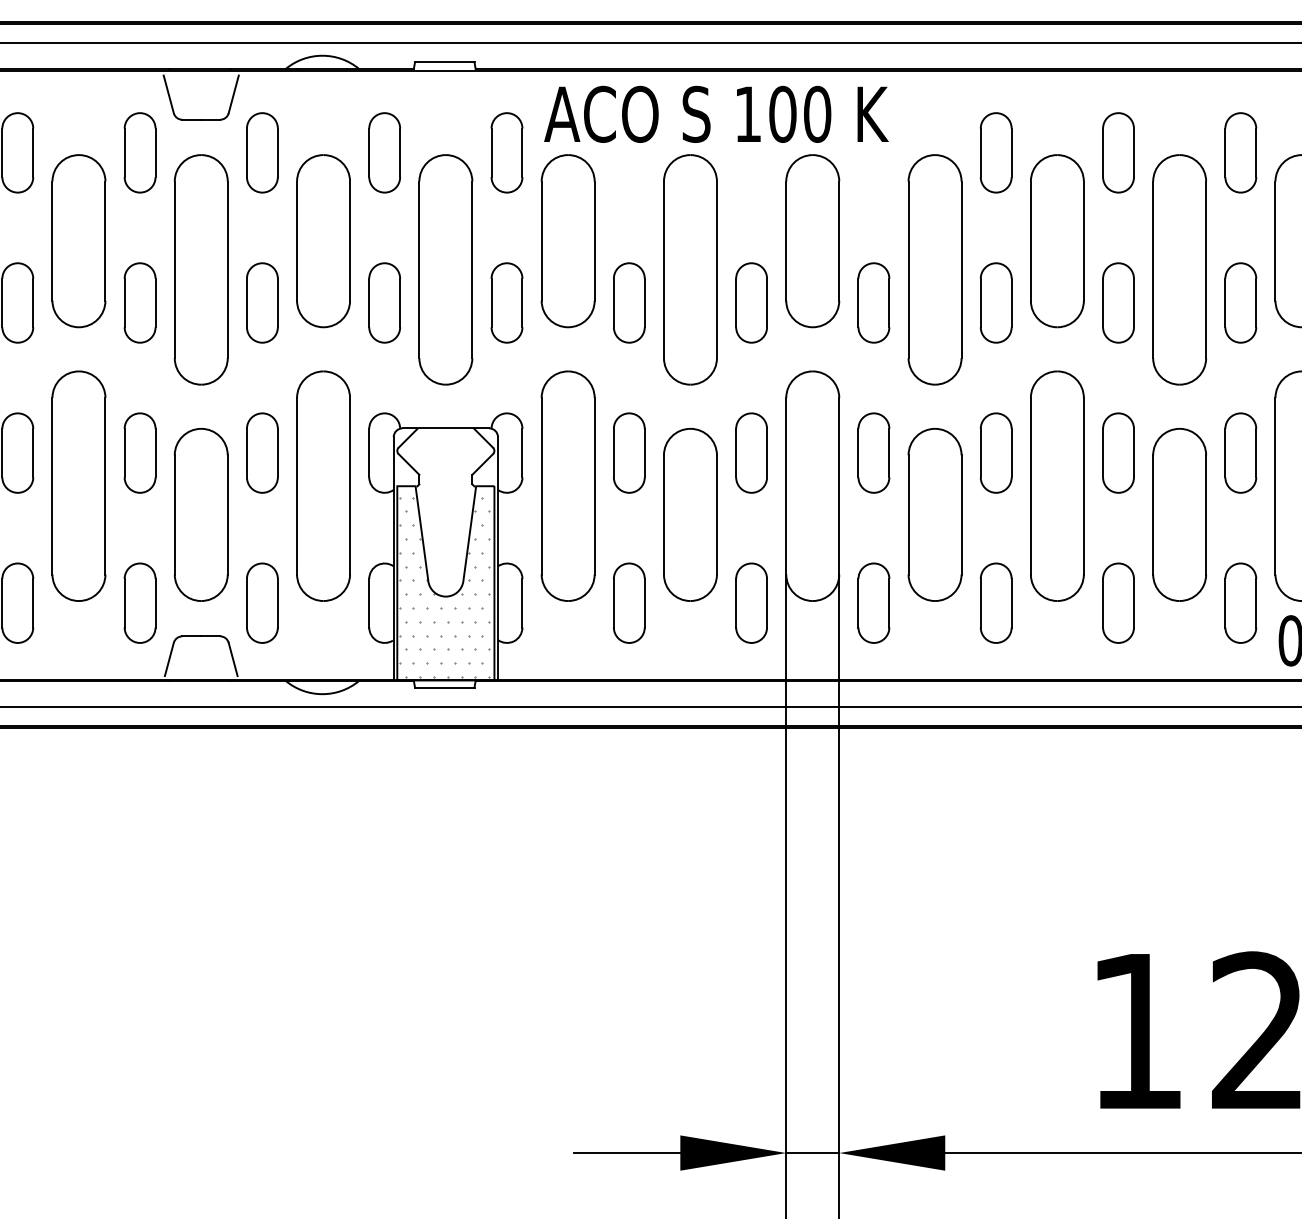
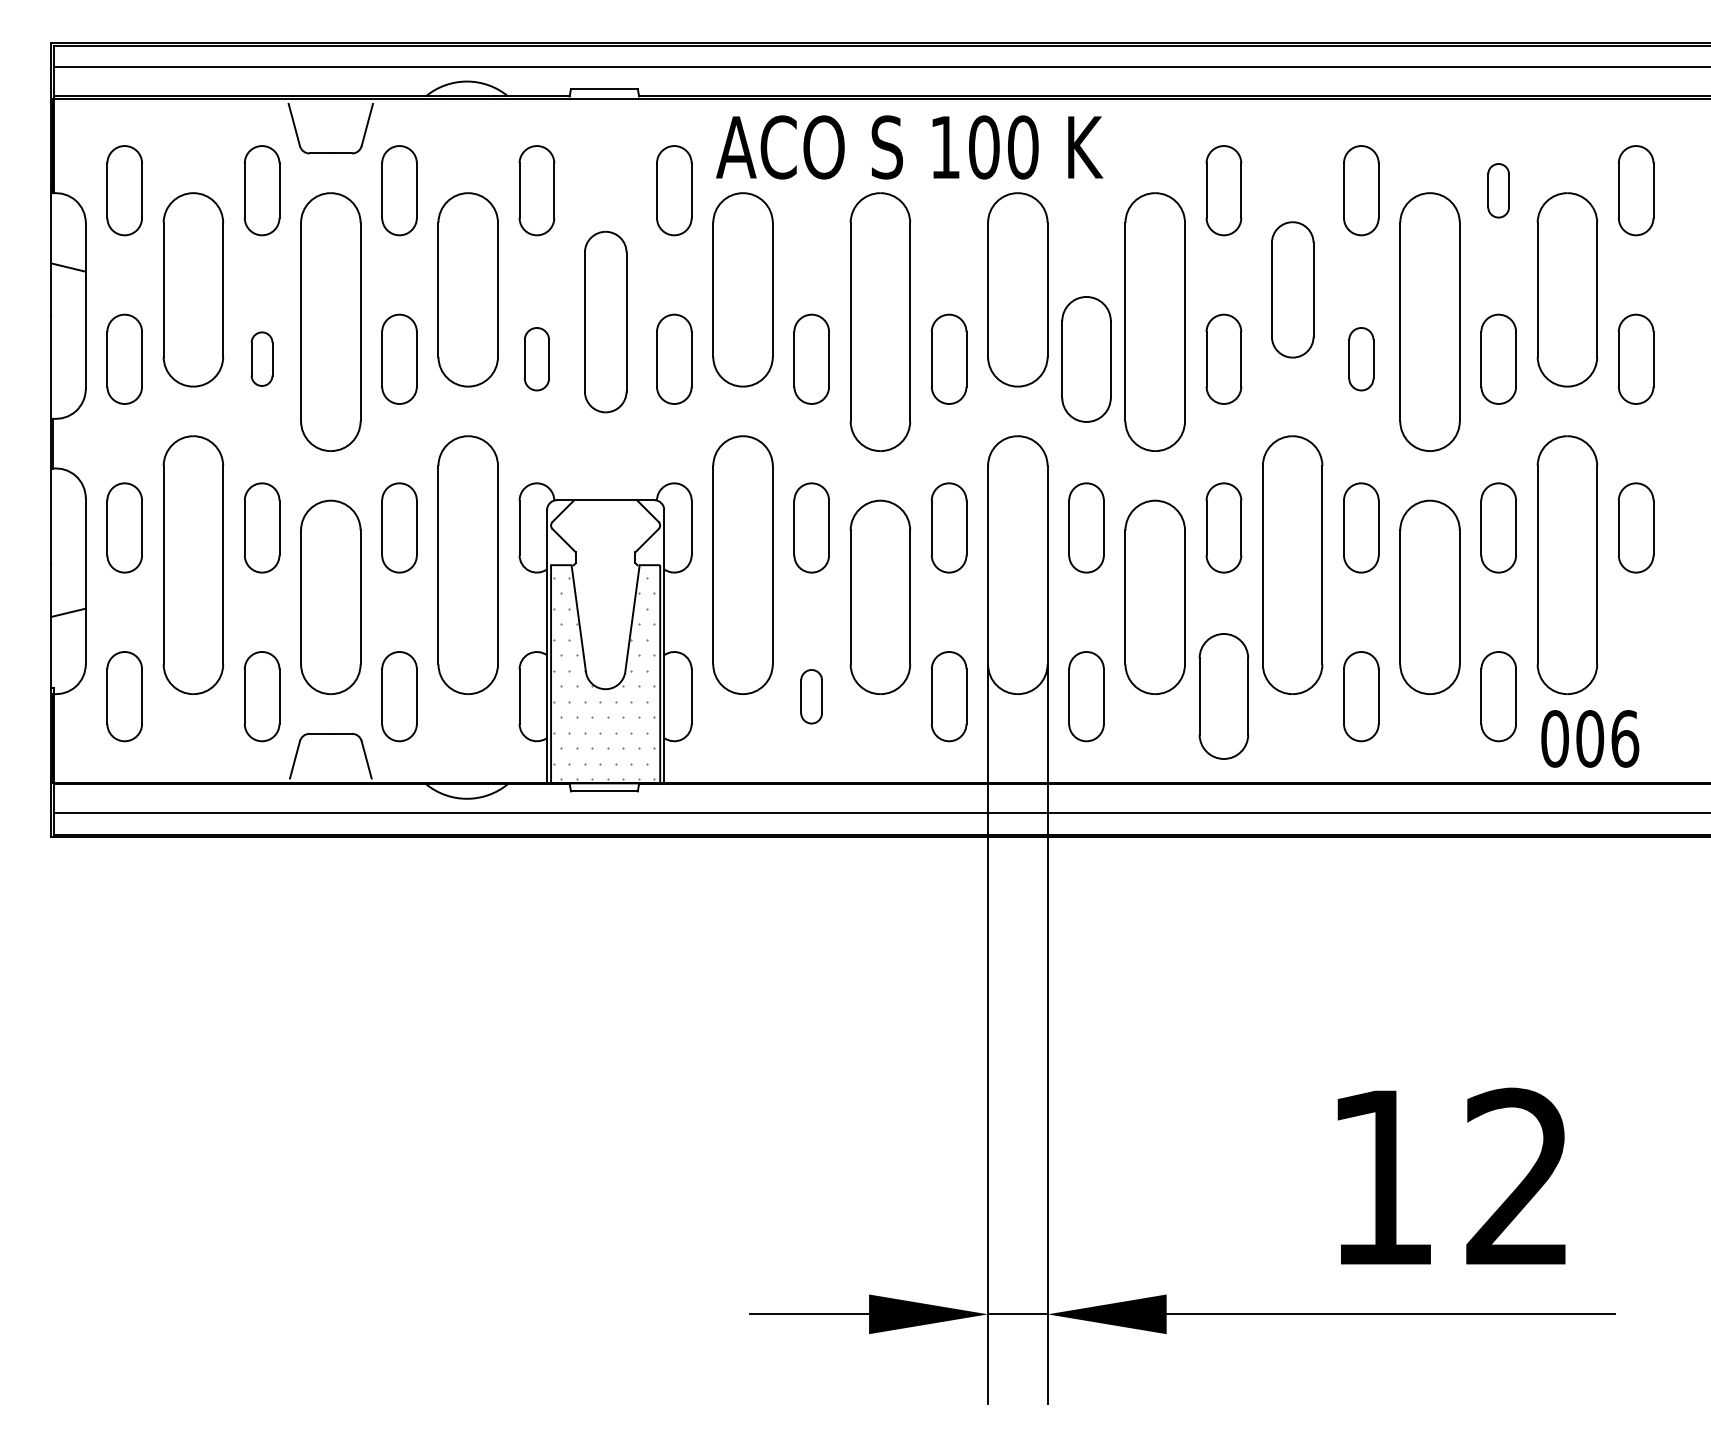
part: (1240, 152) -> (1498, 190), size x0.6
part: (1057, 240) -> (1292, 289), size x0.7
part: (445, 269) -> (605, 321), size x0.7
part: (139, 302) -> (261, 358), size x0.6
part: (384, 302) -> (536, 358), size x0.7
part: (873, 302) -> (1086, 358), size x1.4
part: (1118, 302) -> (1361, 358), size x0.7
part: (629, 603) -> (811, 696), size x0.6
part: (995, 603) -> (1223, 696), size x1.4

